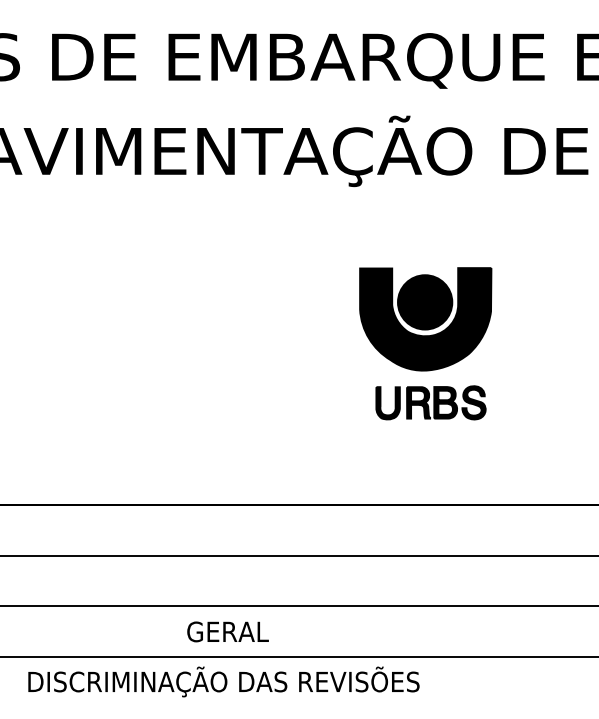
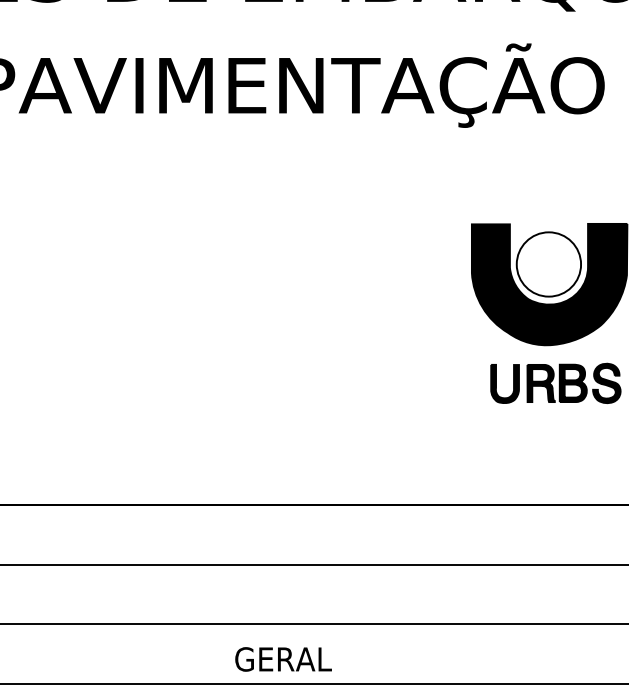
fill: (424, 302) -> (548, 264), removed
text: (227, 631) -> (282, 658), moved

